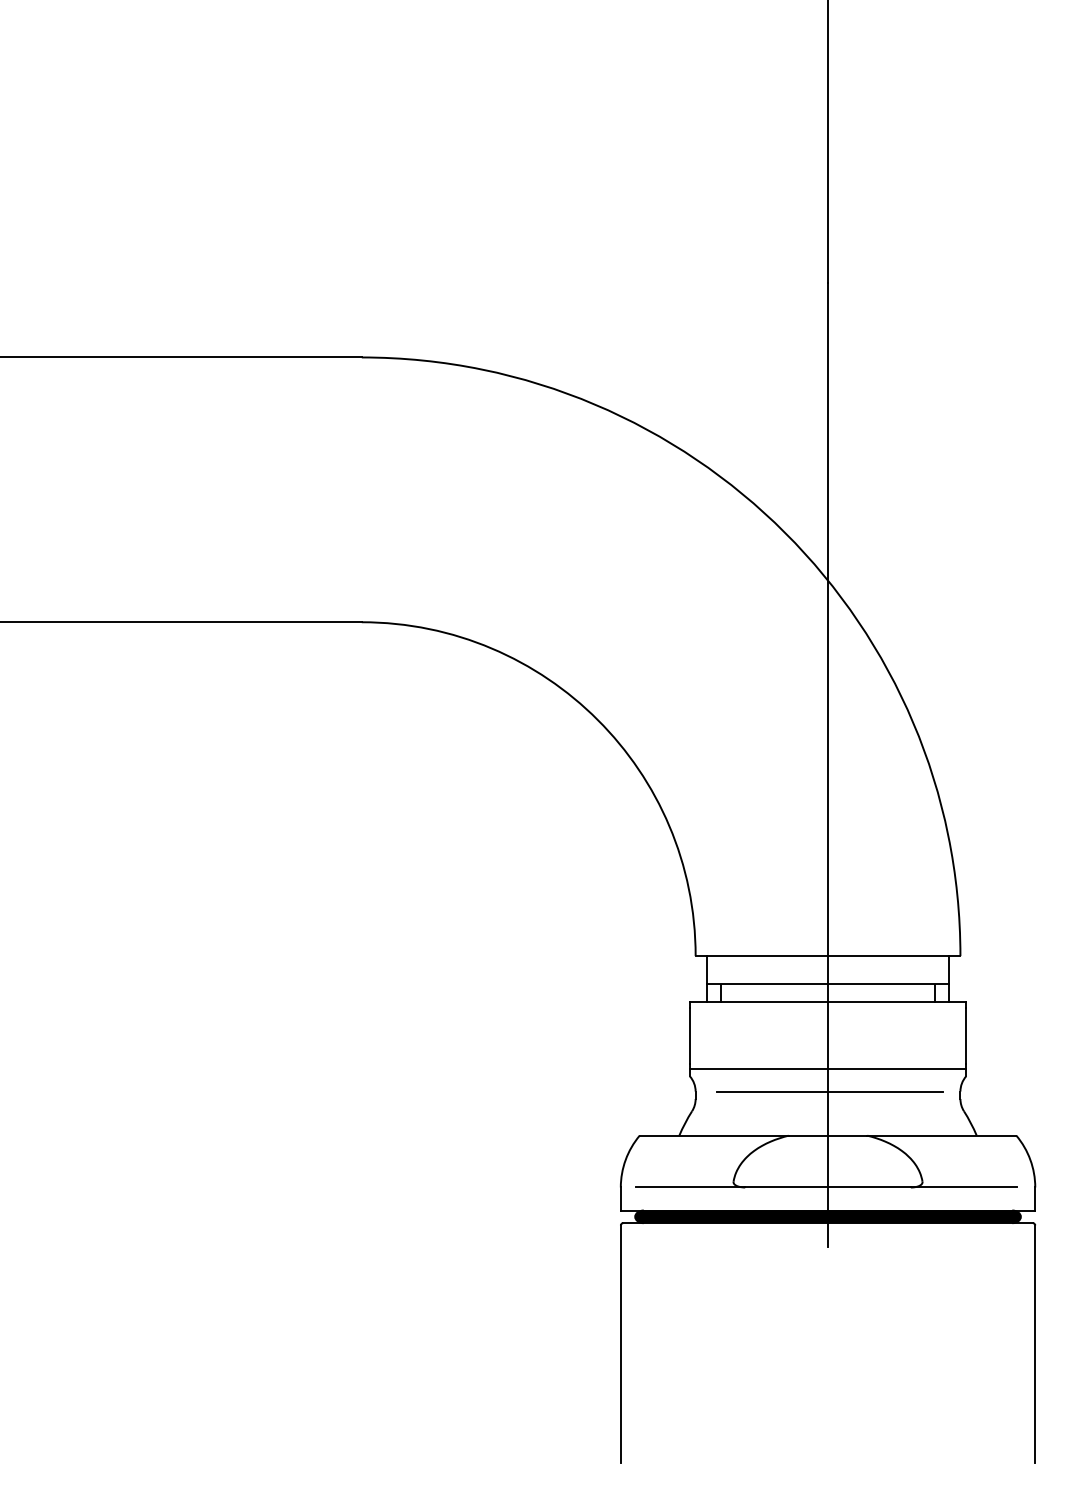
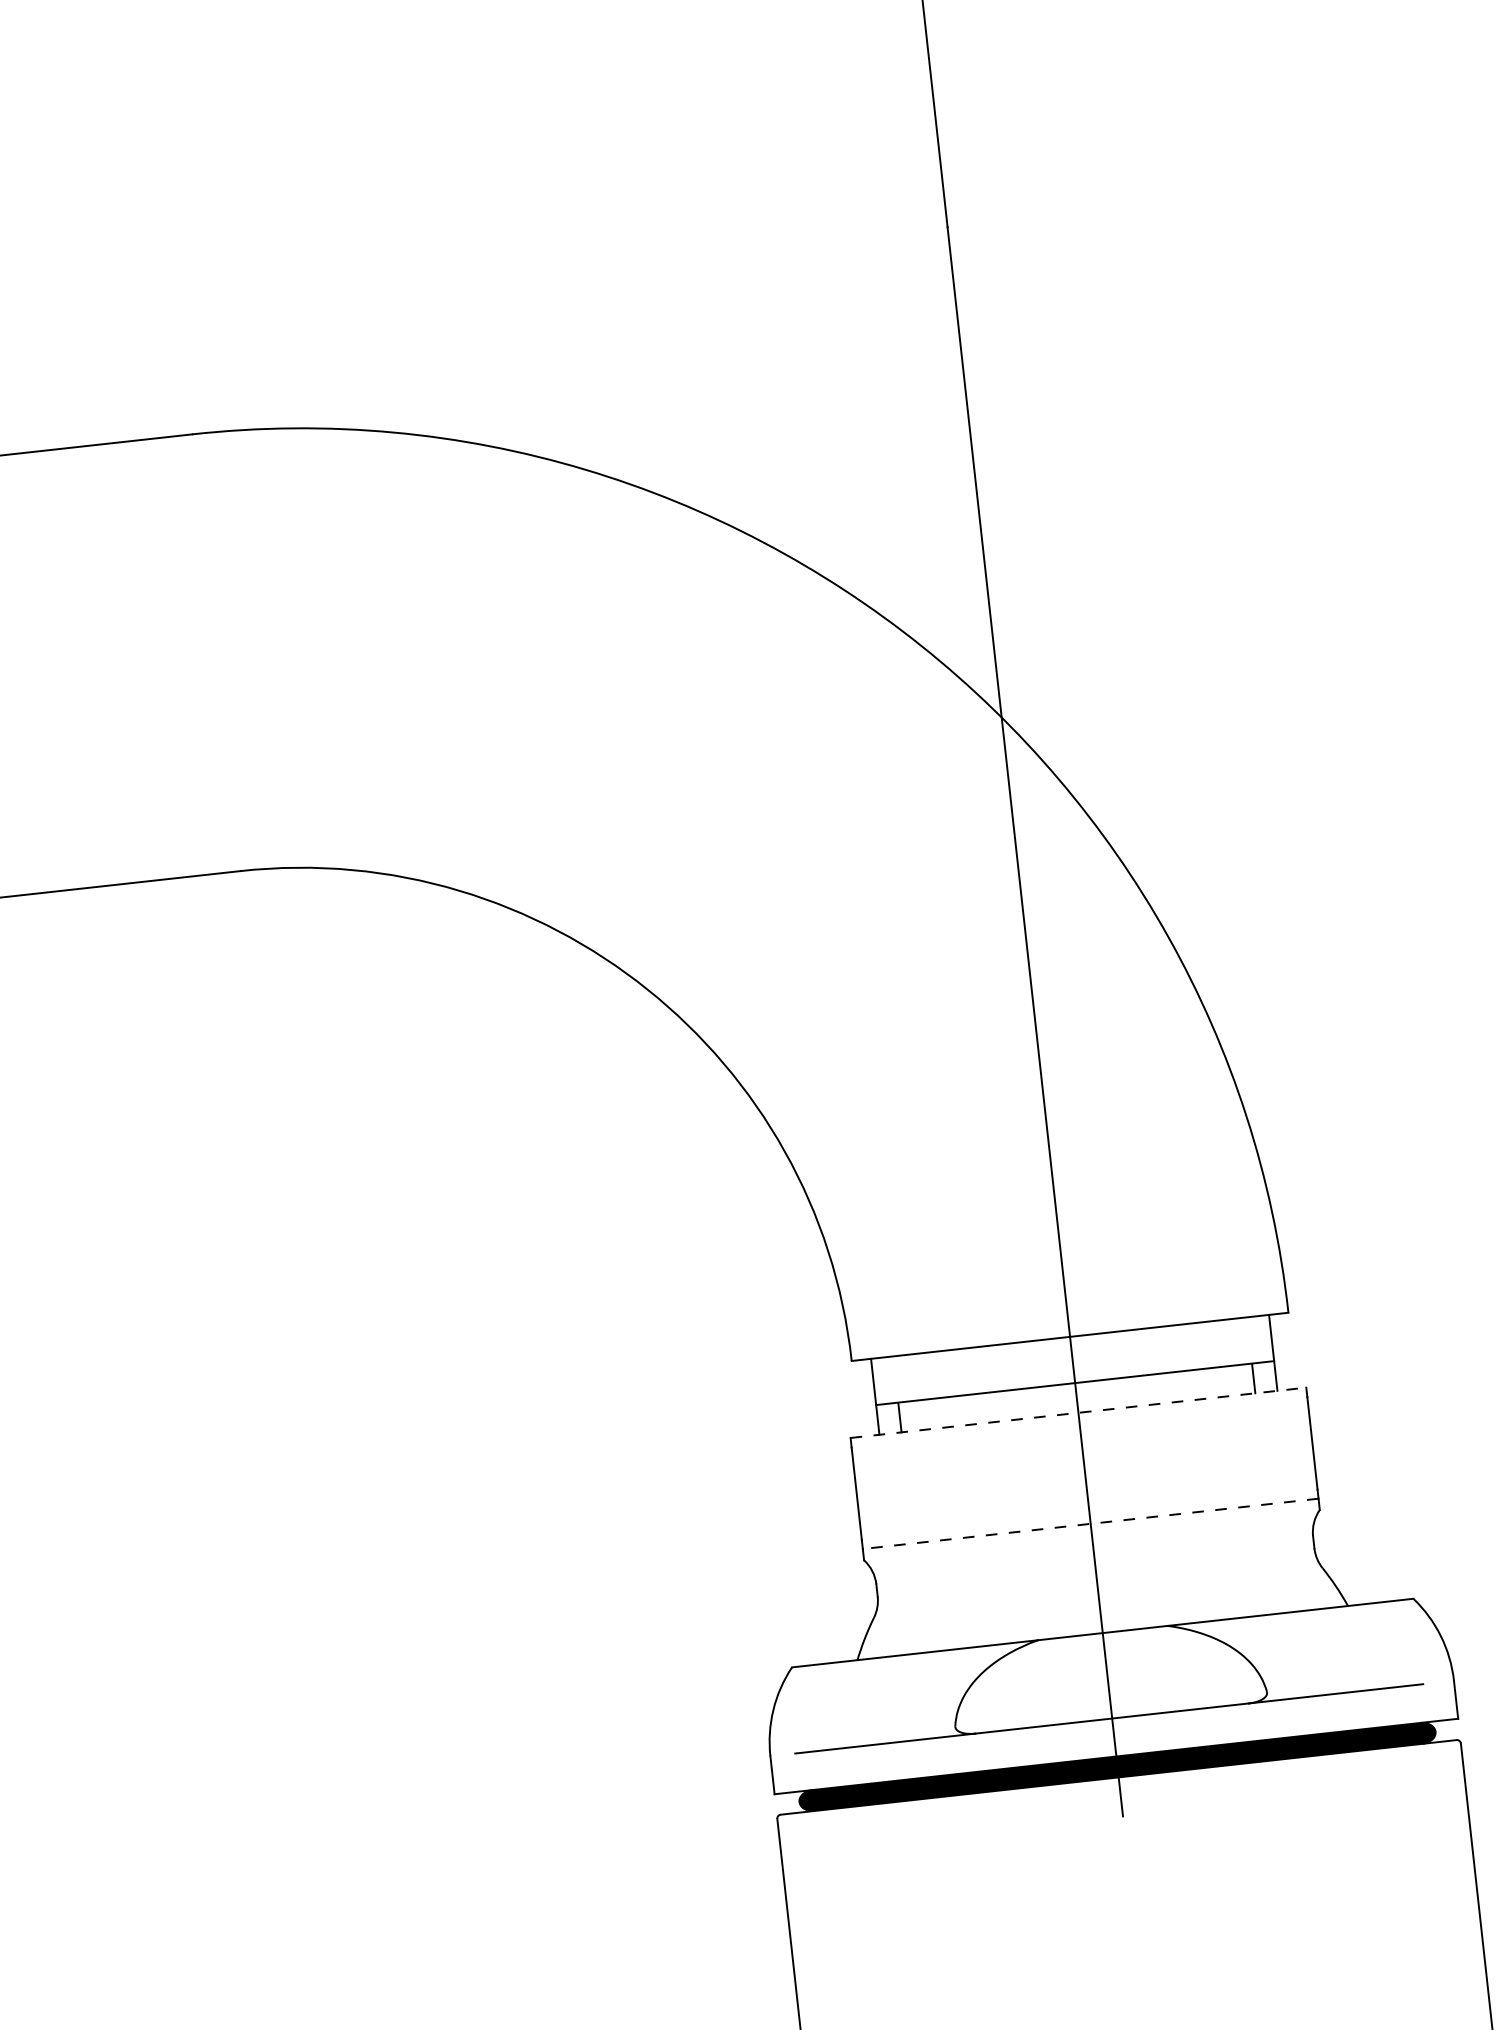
line: (828, 1002) -> (1079, 1413), solid -> dashed
line: (827, 1069) -> (1089, 1524), solid -> dashed
line: (830, 1091) -> (1098, 1559), removed

